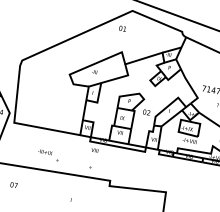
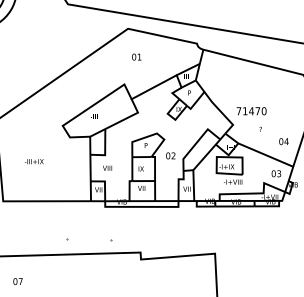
text: (122, 28) -> (136, 56), moved
text: (94, 149) -> (107, 167), moved
text: (45, 152) -> (34, 161), moved

